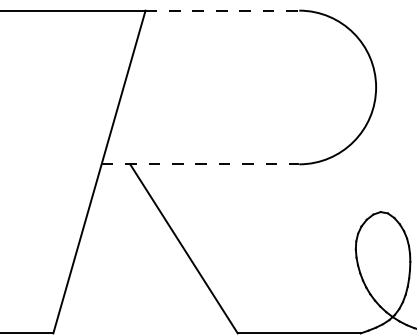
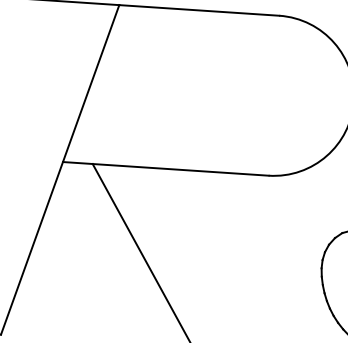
line: (222, 10) -> (199, 10), dashed -> solid
line: (200, 164) -> (165, 169), dashed -> solid

